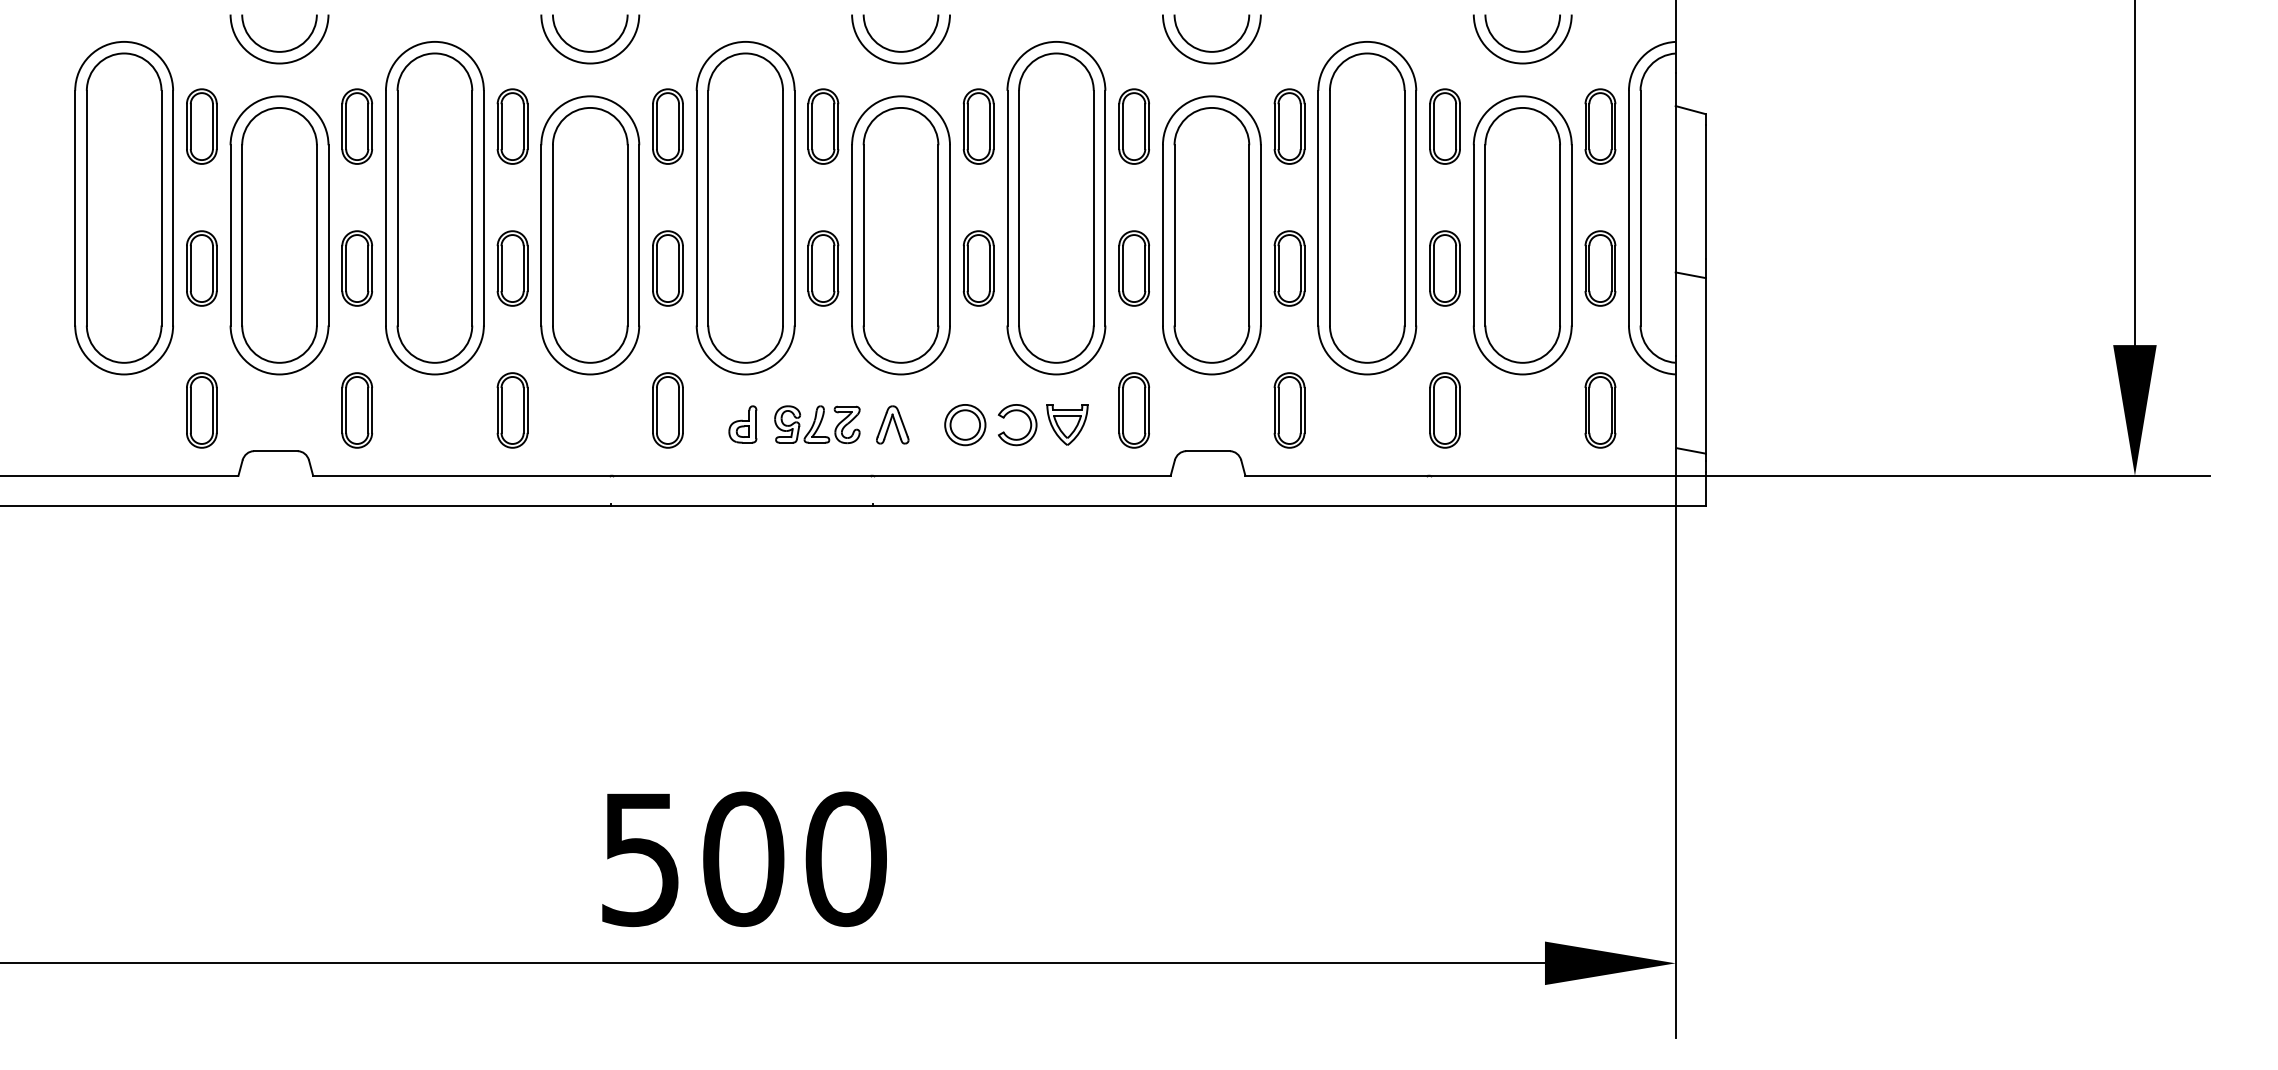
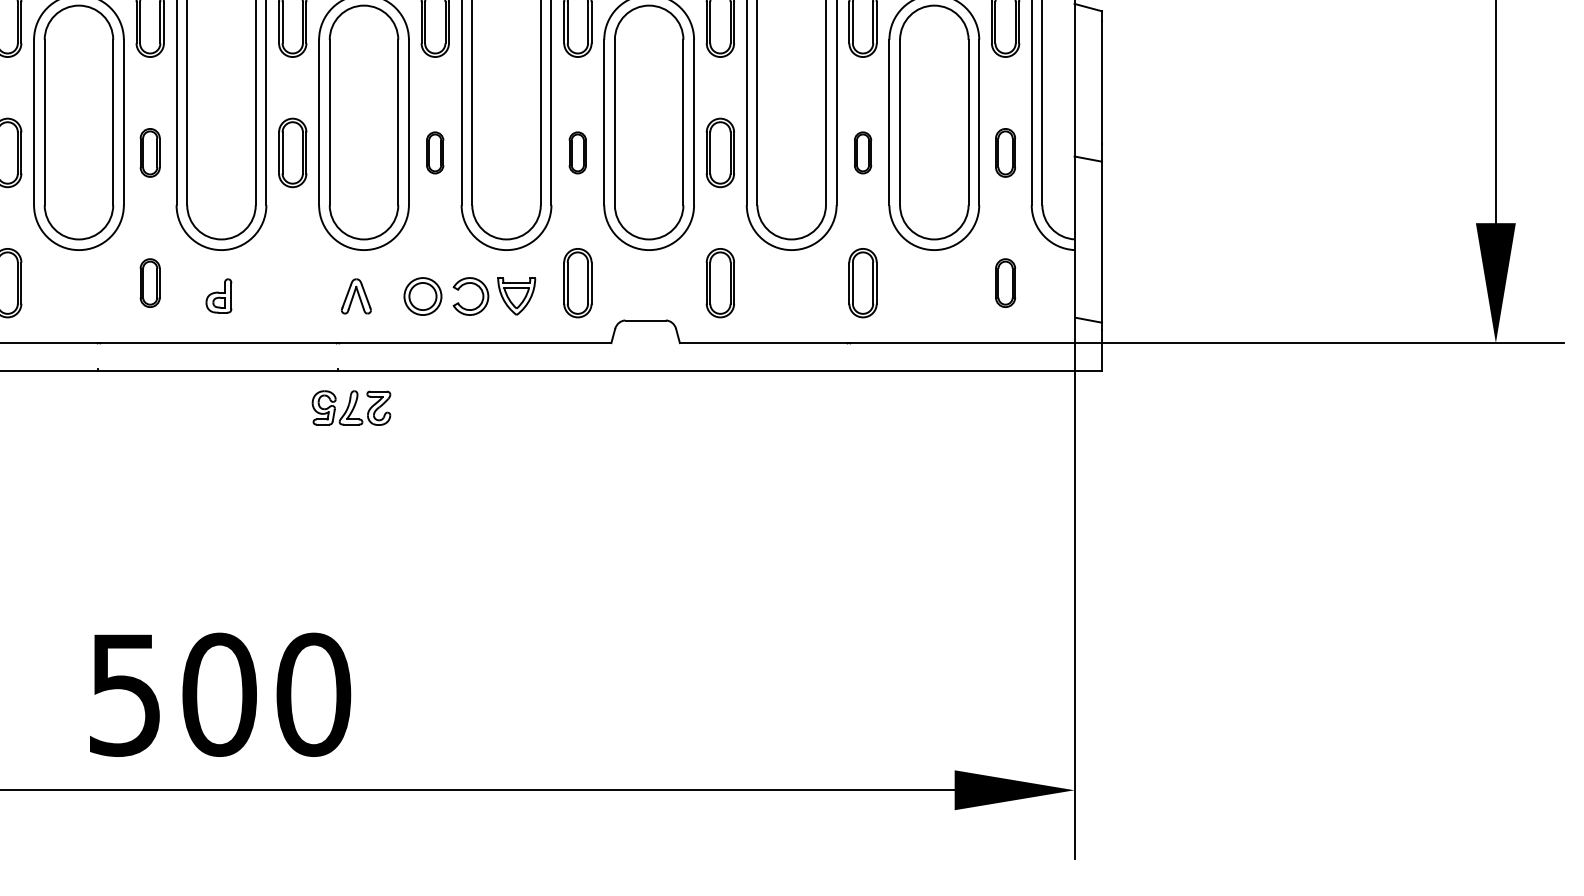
part: (667, 268) -> (149, 152), size x0.7
part: (978, 268) -> (435, 152), size x0.6
part: (1133, 268) -> (577, 152), size x0.6
part: (1444, 268) -> (862, 152), size x0.6
part: (1600, 268) -> (1005, 152), size x0.7
part: (667, 410) -> (149, 283), size x0.7
part: (1600, 410) -> (1005, 283), size x0.7
part: (817, 424) -> (351, 407), moved

